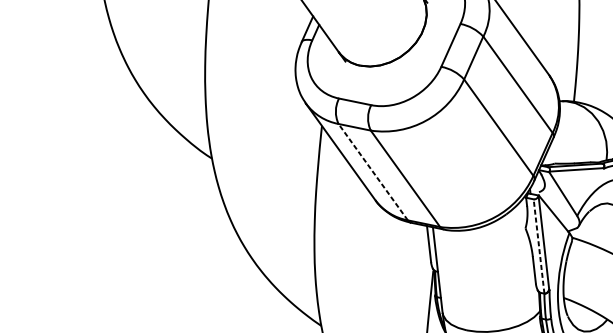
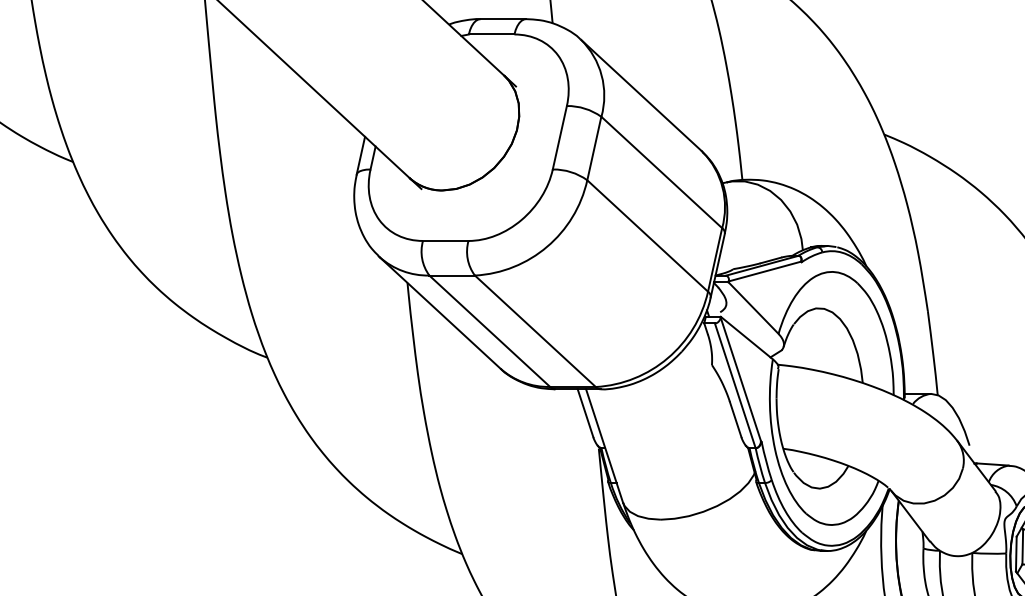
line: (373, 171) -> (489, 330), dashed -> solid
line: (539, 246) -> (735, 385), dashed -> solid

